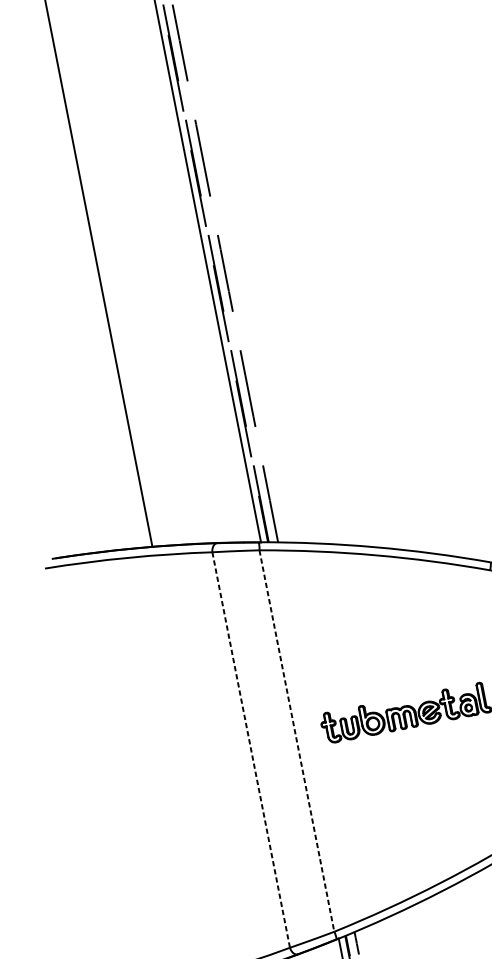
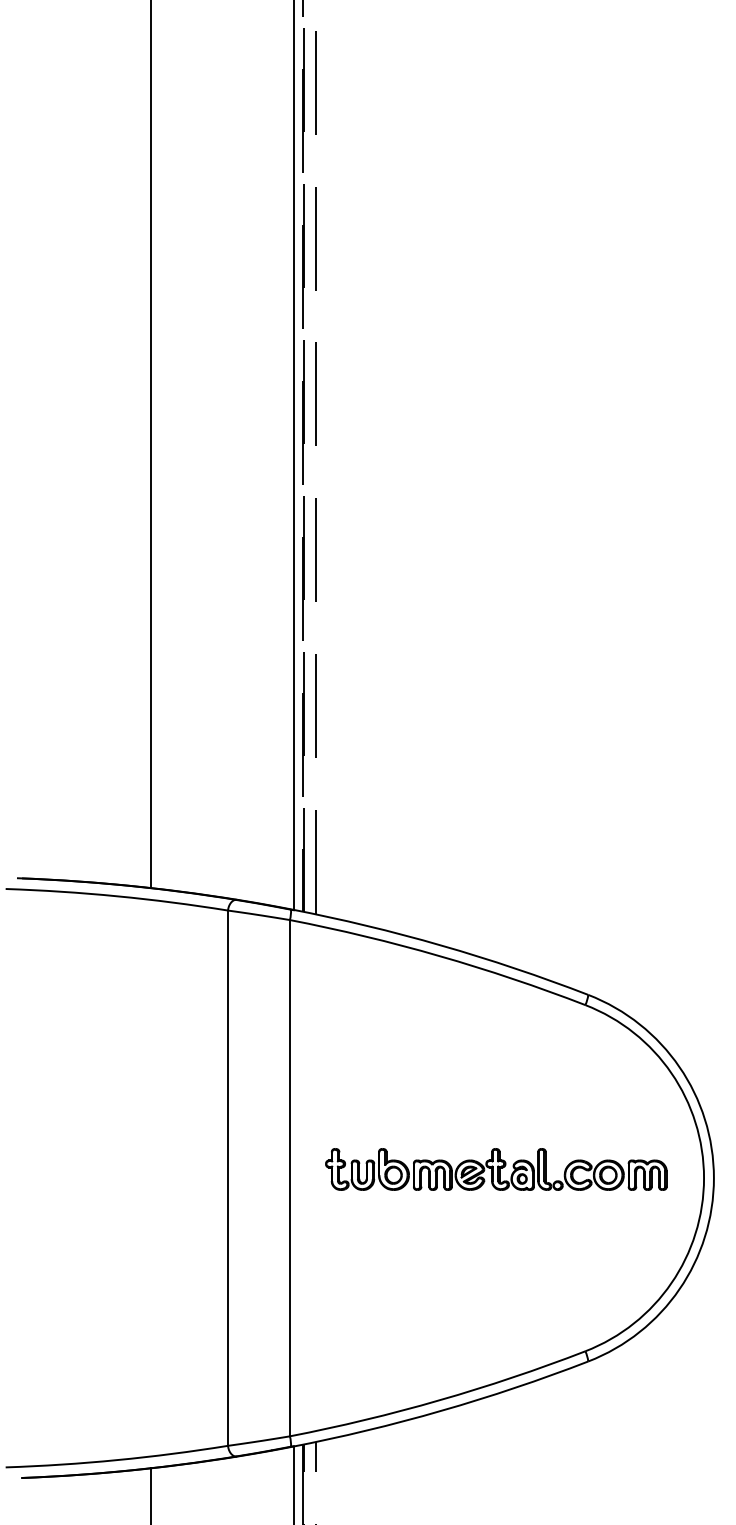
line: (296, 741) -> (289, 1178), dashed -> solid
line: (251, 750) -> (228, 1178), dashed -> solid

